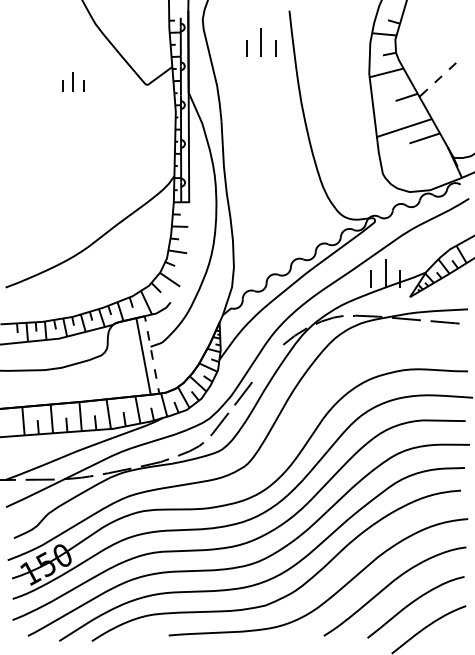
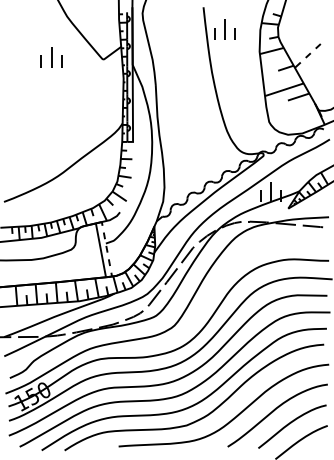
part: (261, 42) -> (225, 29), moved
part: (73, 82) -> (51, 57), size x1.43
line: (266, 362) -> (187, 254), added

